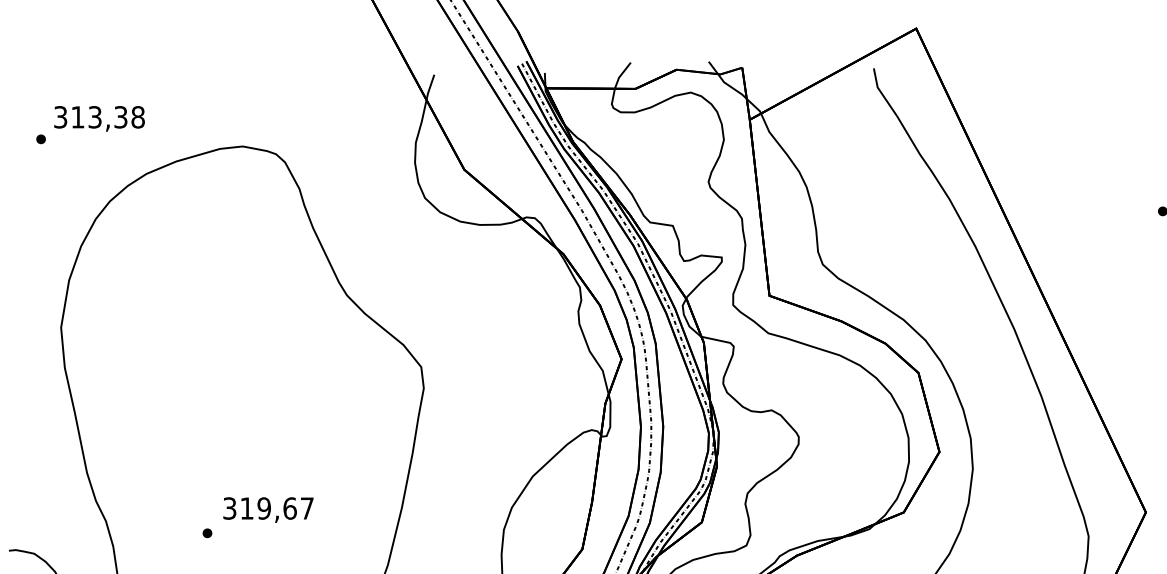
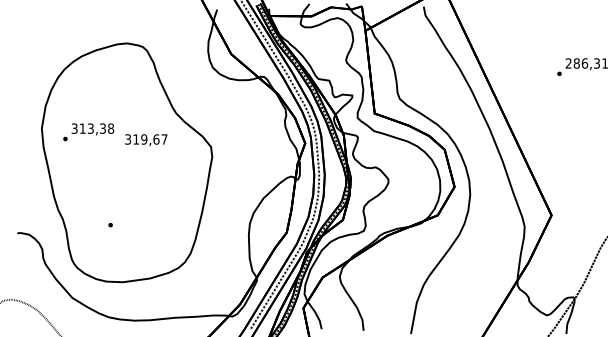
text: (90, 125) -> (88, 132), moved
text: (268, 510) -> (146, 140), moved

